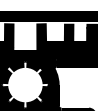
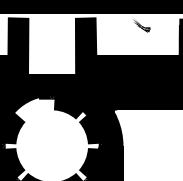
fill: (68, 32) -> (141, 36), removed
fill: (15, 64) -> (31, 103), removed

